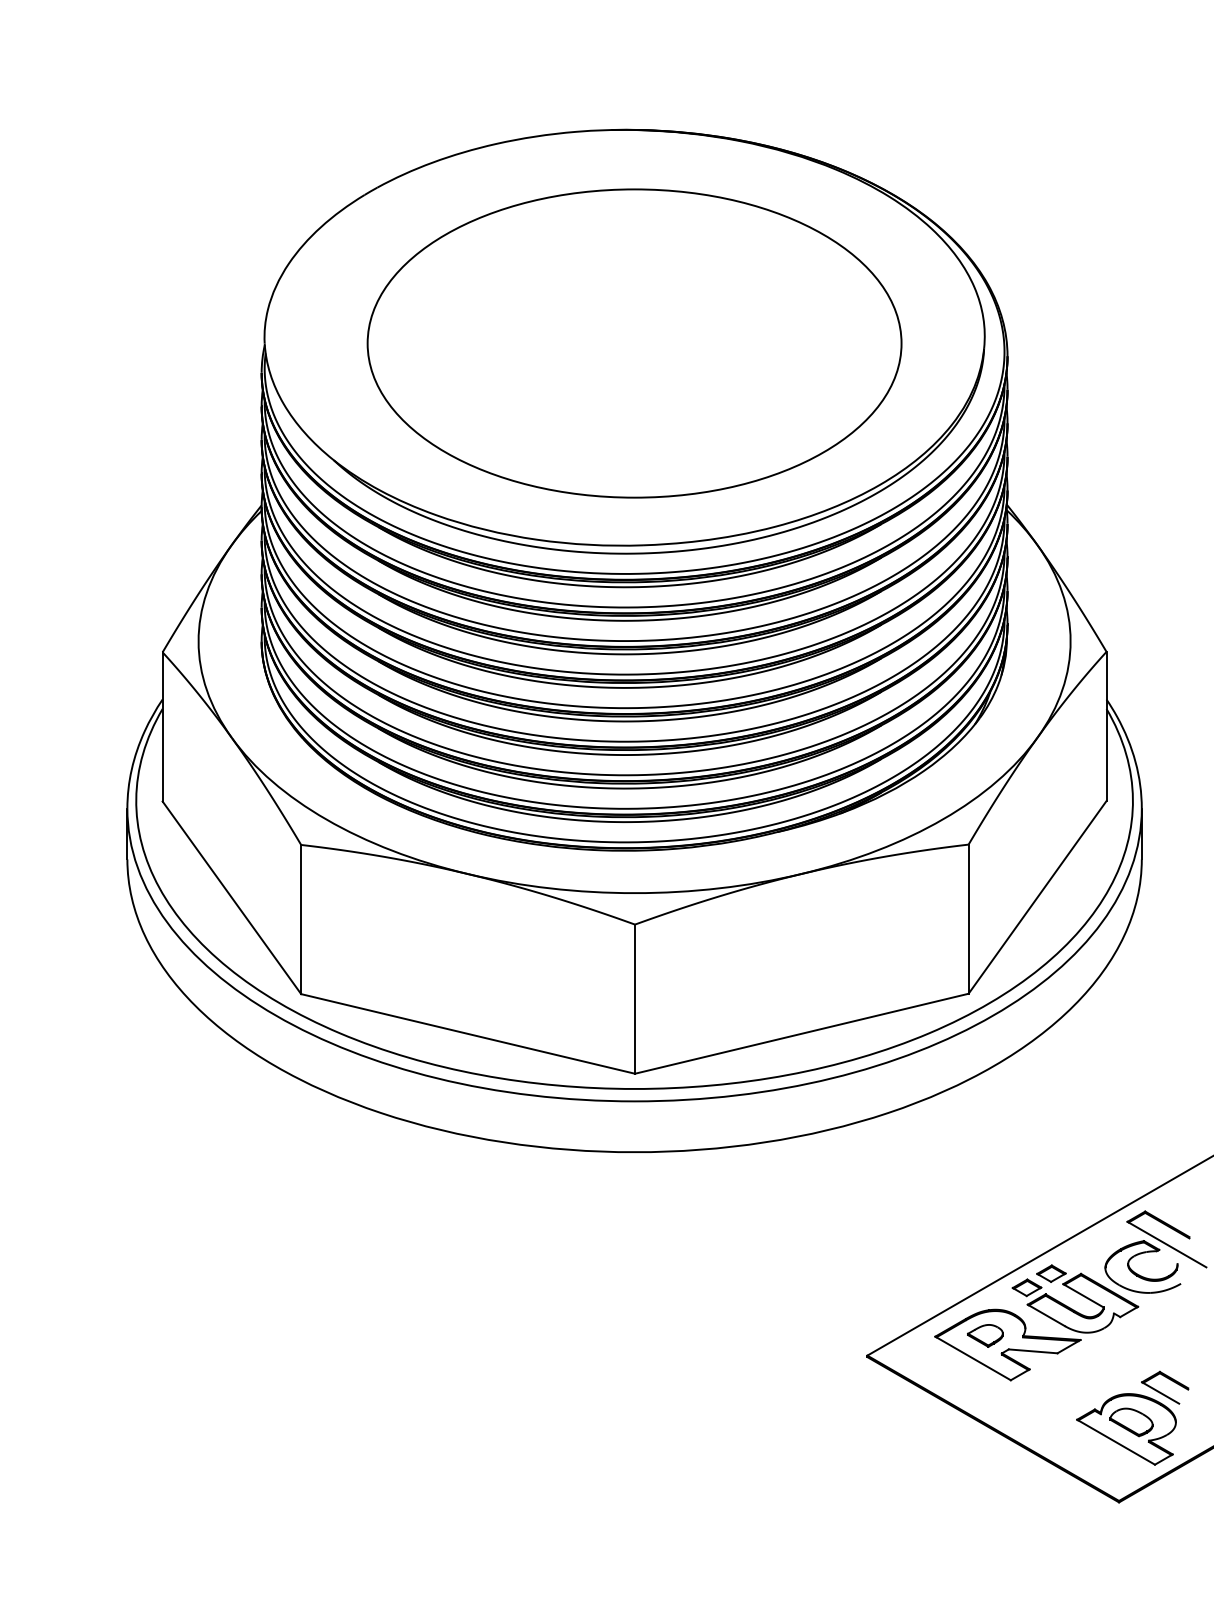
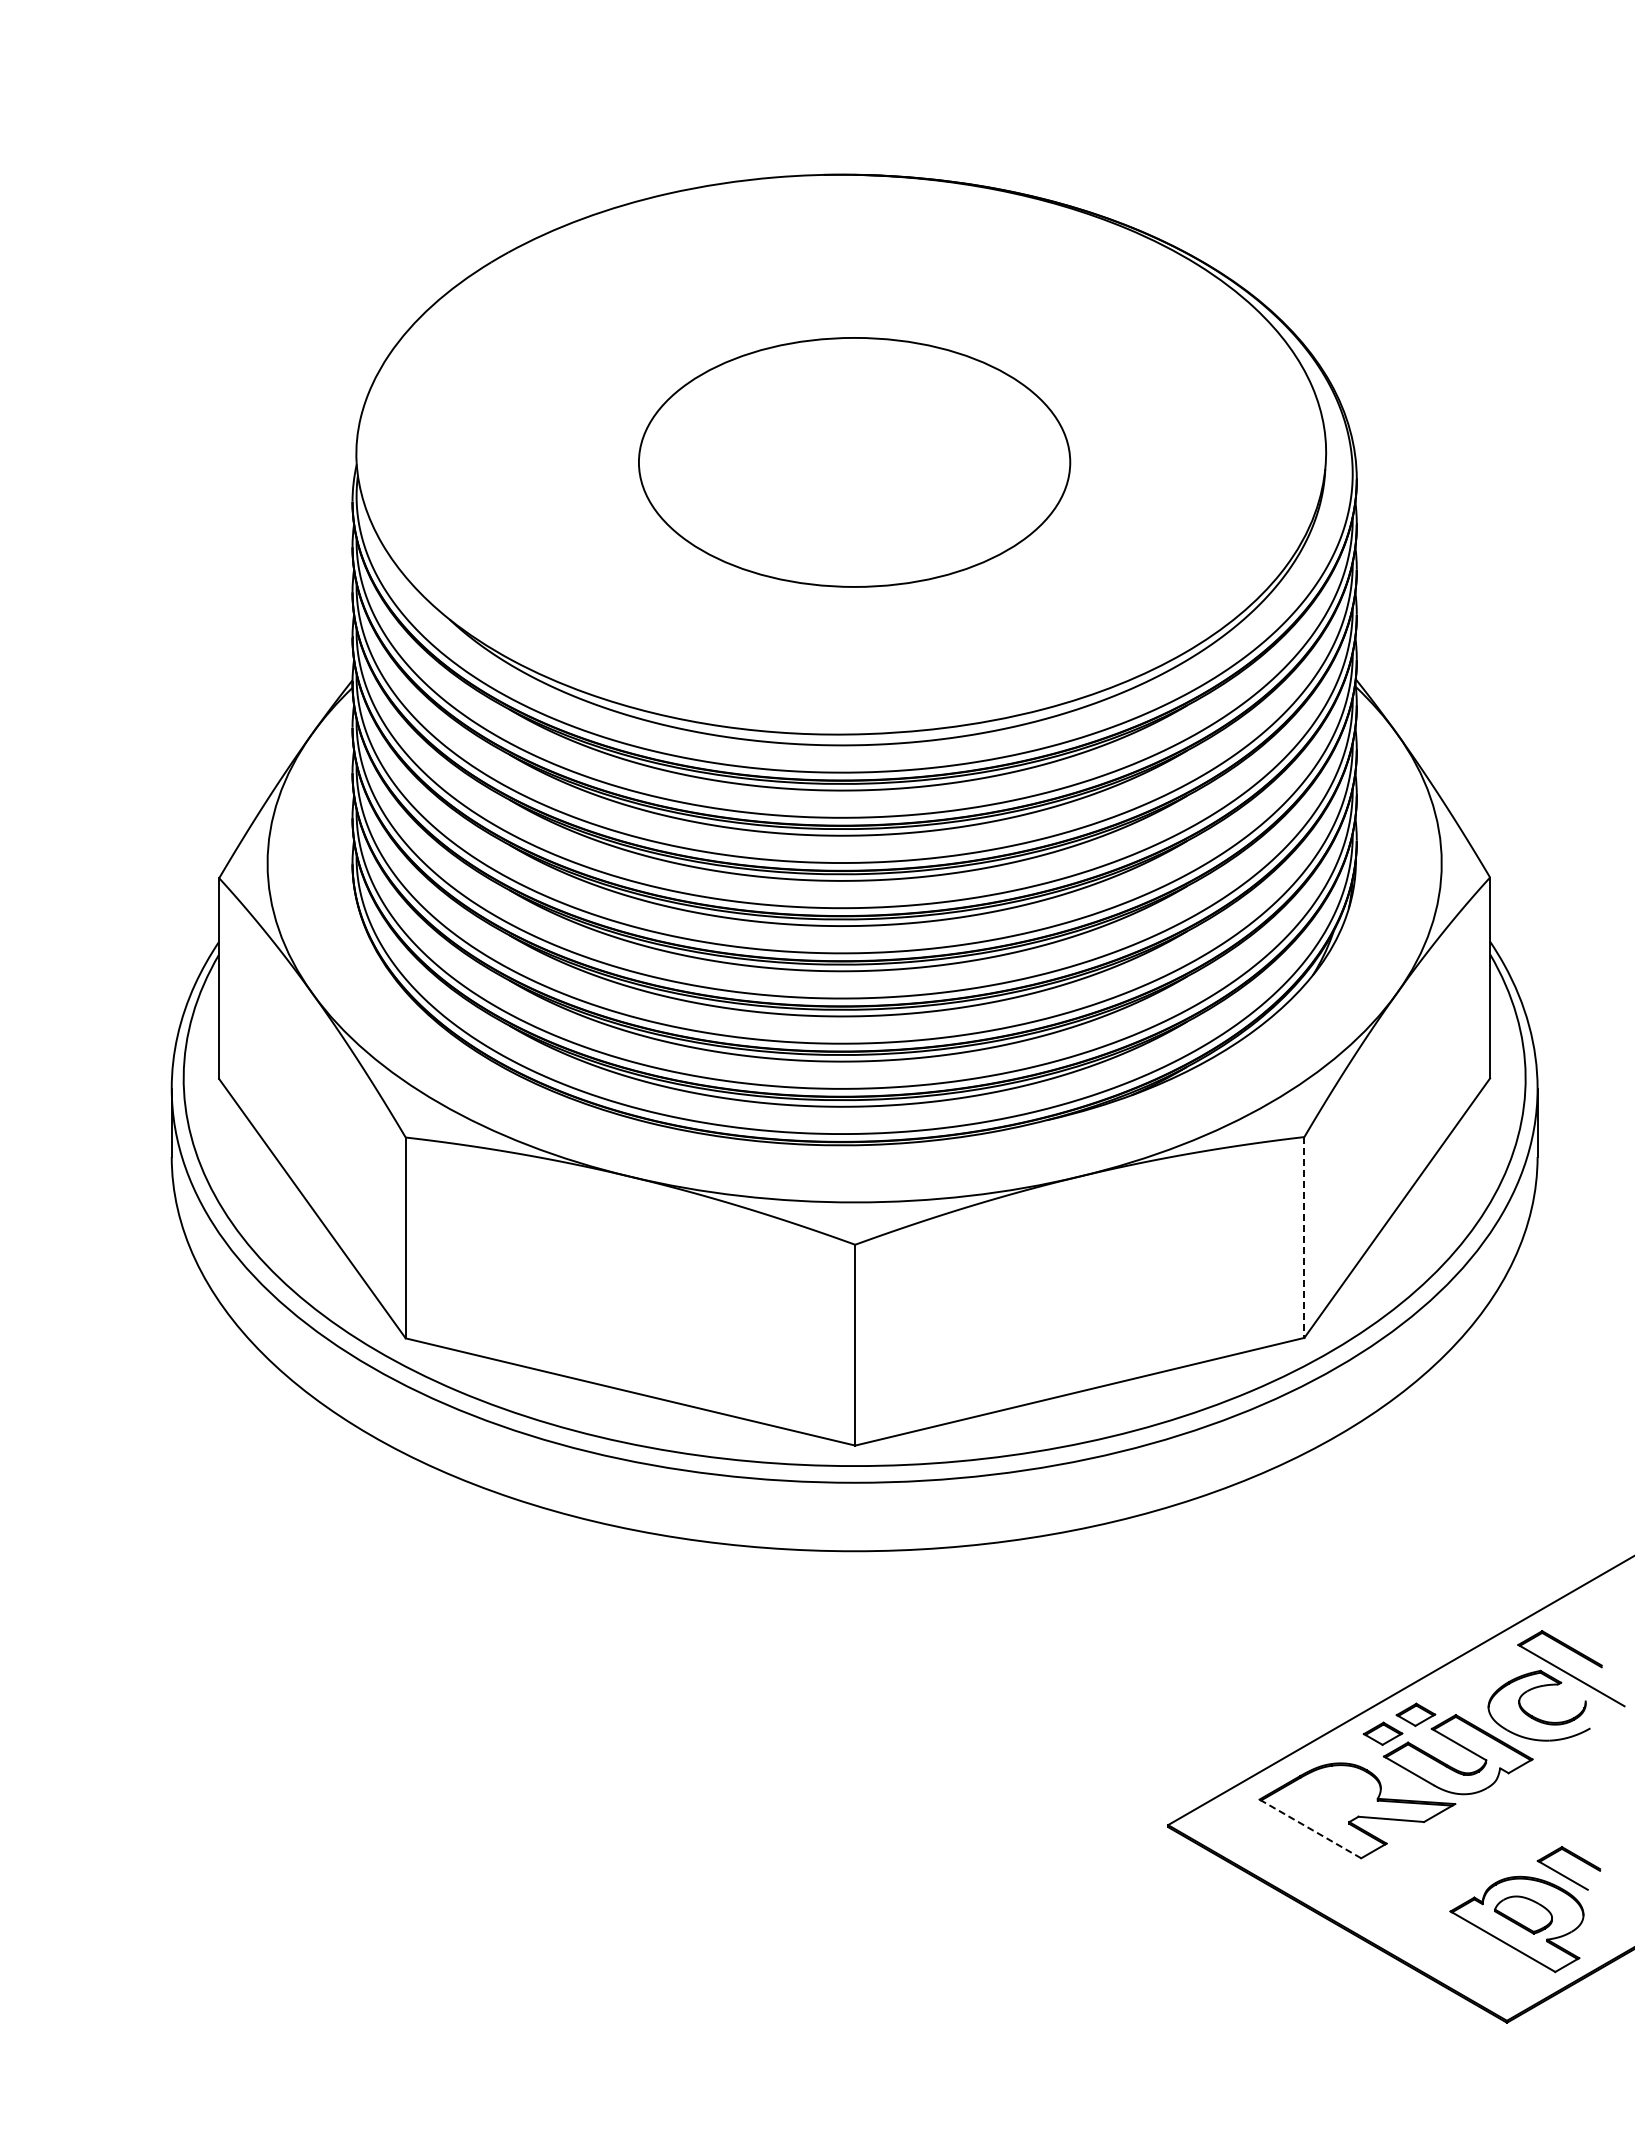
part: (634, 343) -> (854, 462), size x0.6
line: (968, 919) -> (1304, 1237), solid -> dashed
part: (985, 1335) -> (1326, 1798), removed
line: (973, 1358) -> (1310, 1828), solid -> dashed

